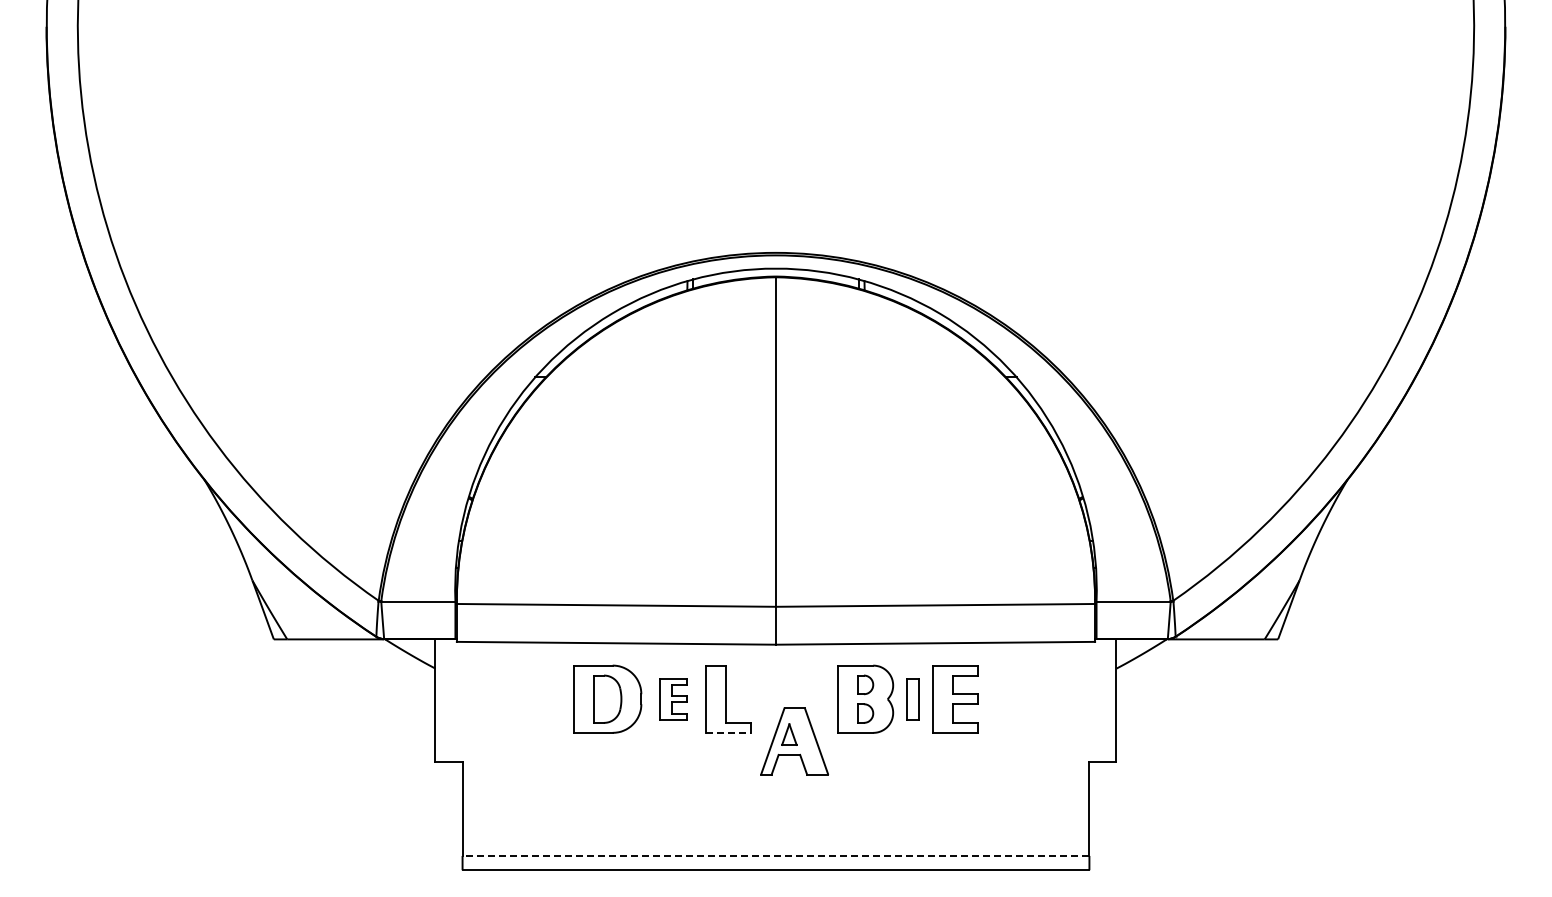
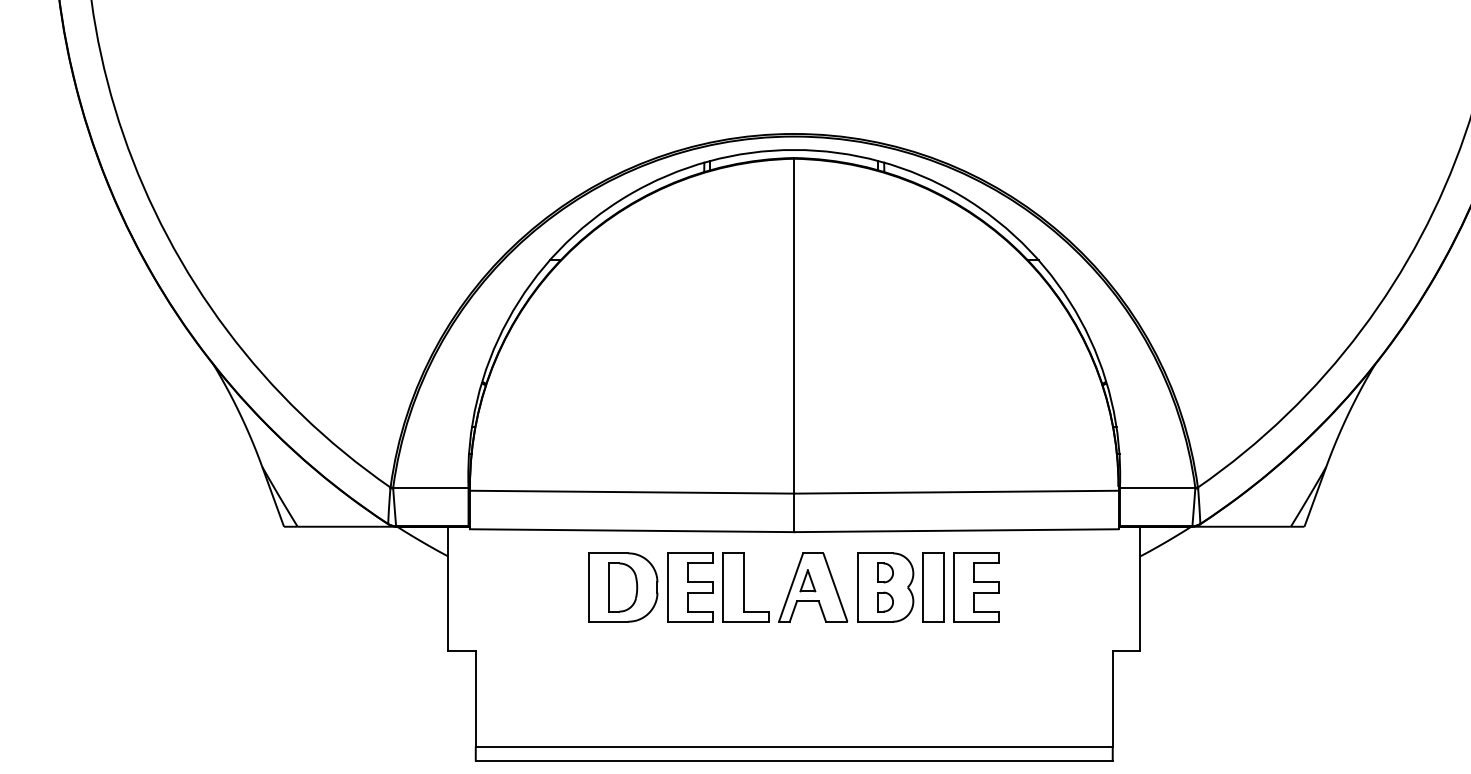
part: (673, 699) -> (690, 587), size x1.67
part: (912, 699) -> (932, 587), size x1.67
line: (729, 732) -> (747, 621), dashed -> solid
part: (794, 741) -> (813, 587), moved
line: (775, 855) -> (793, 746), dashed -> solid

